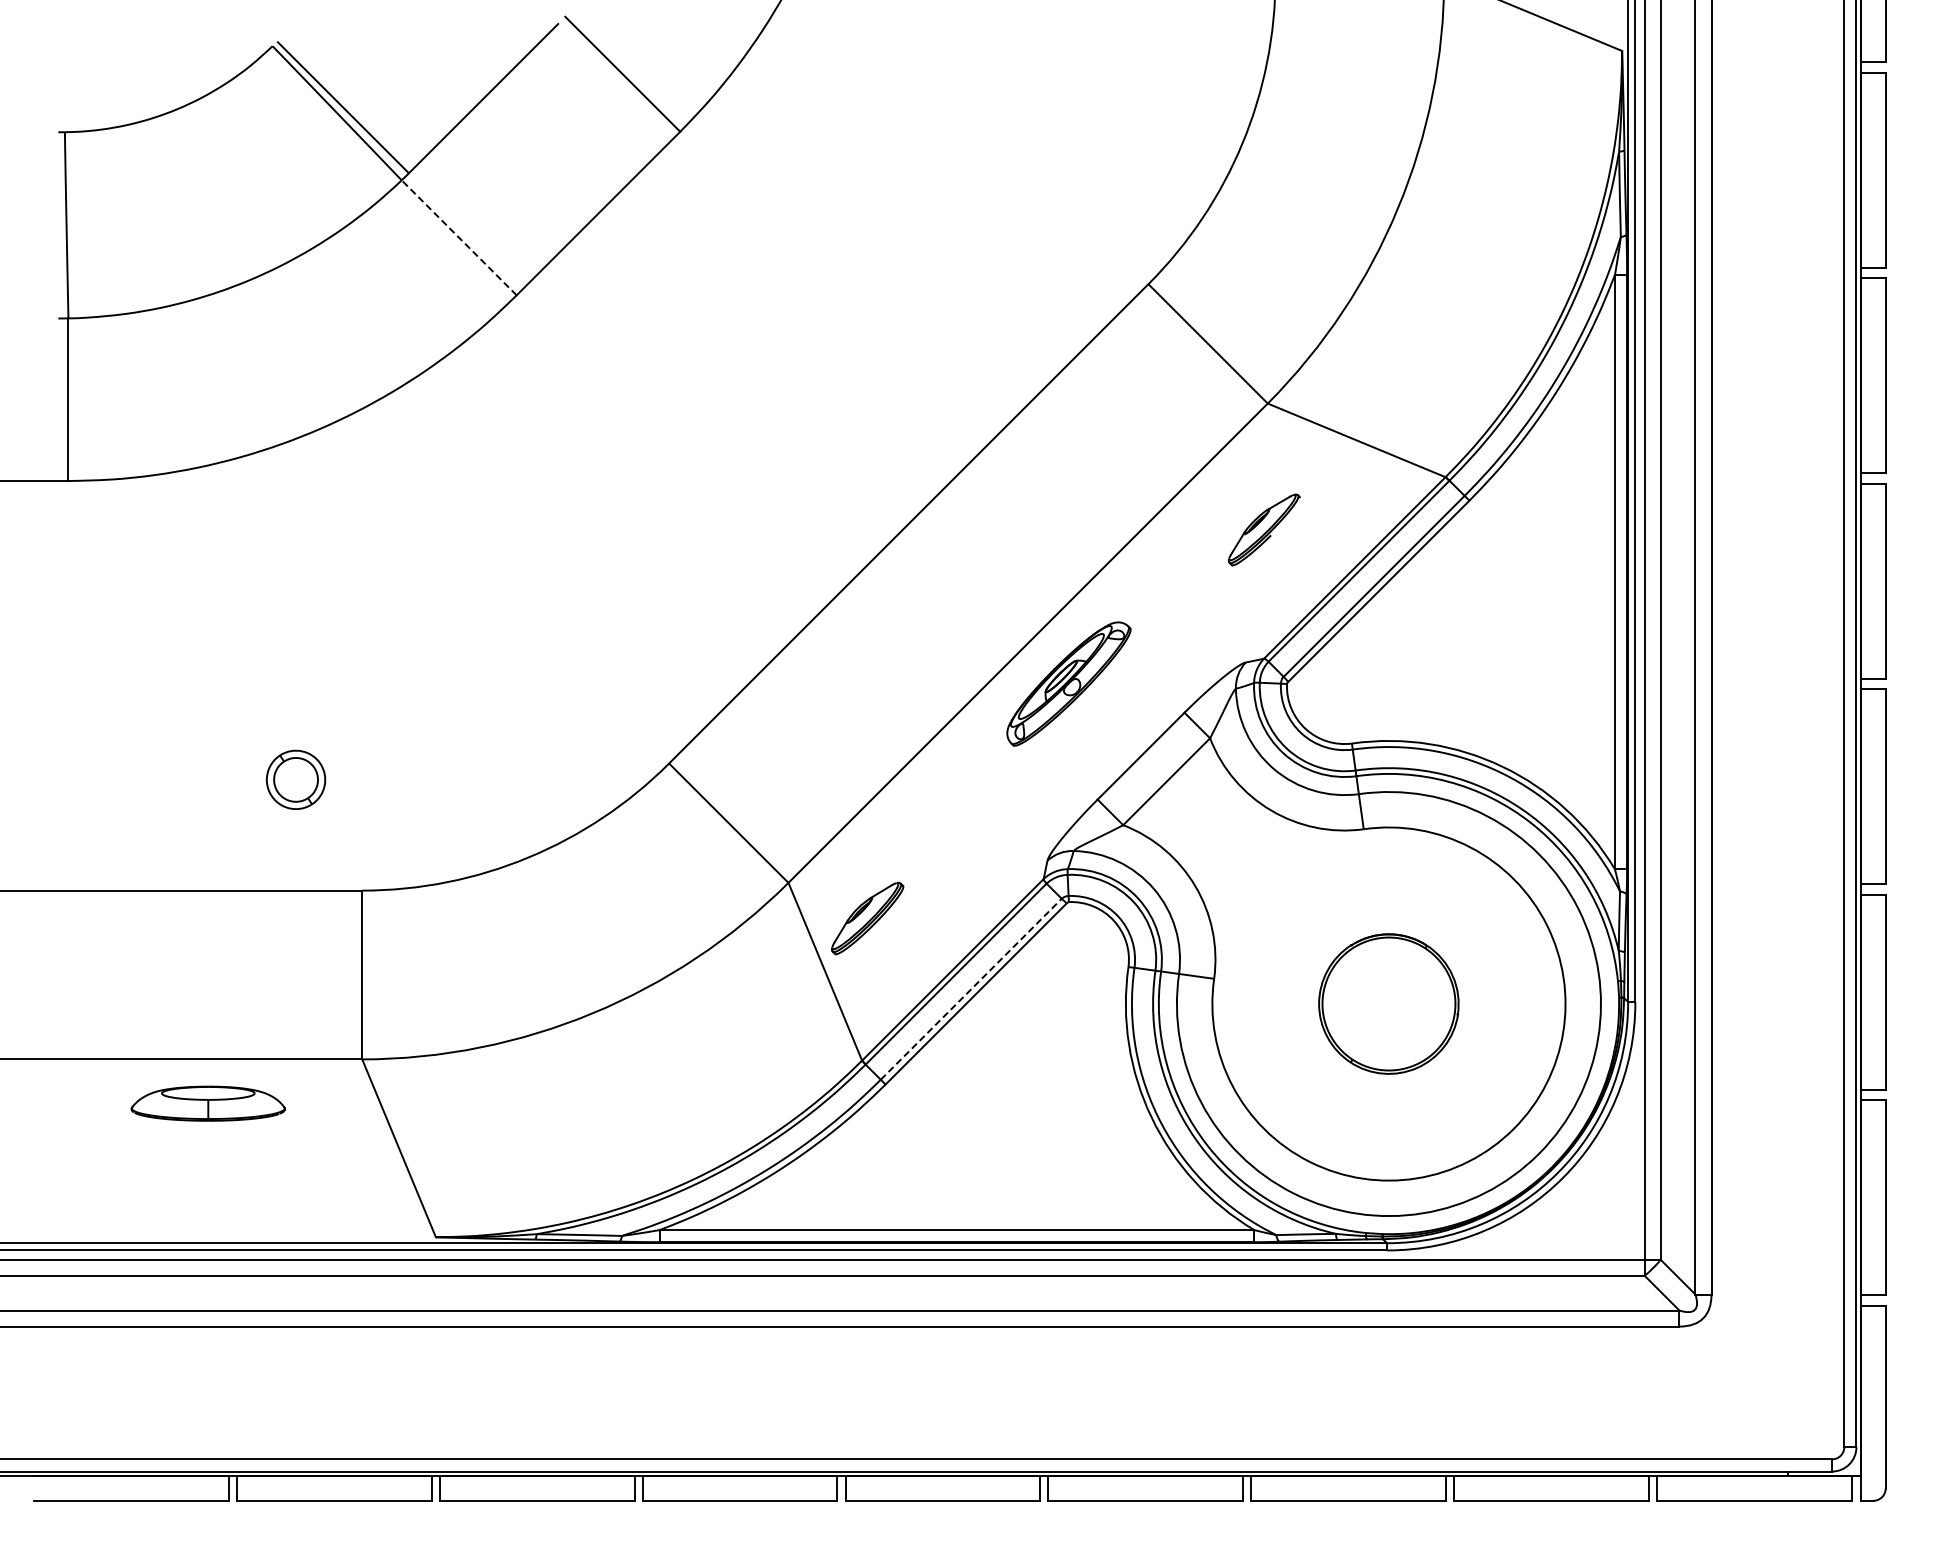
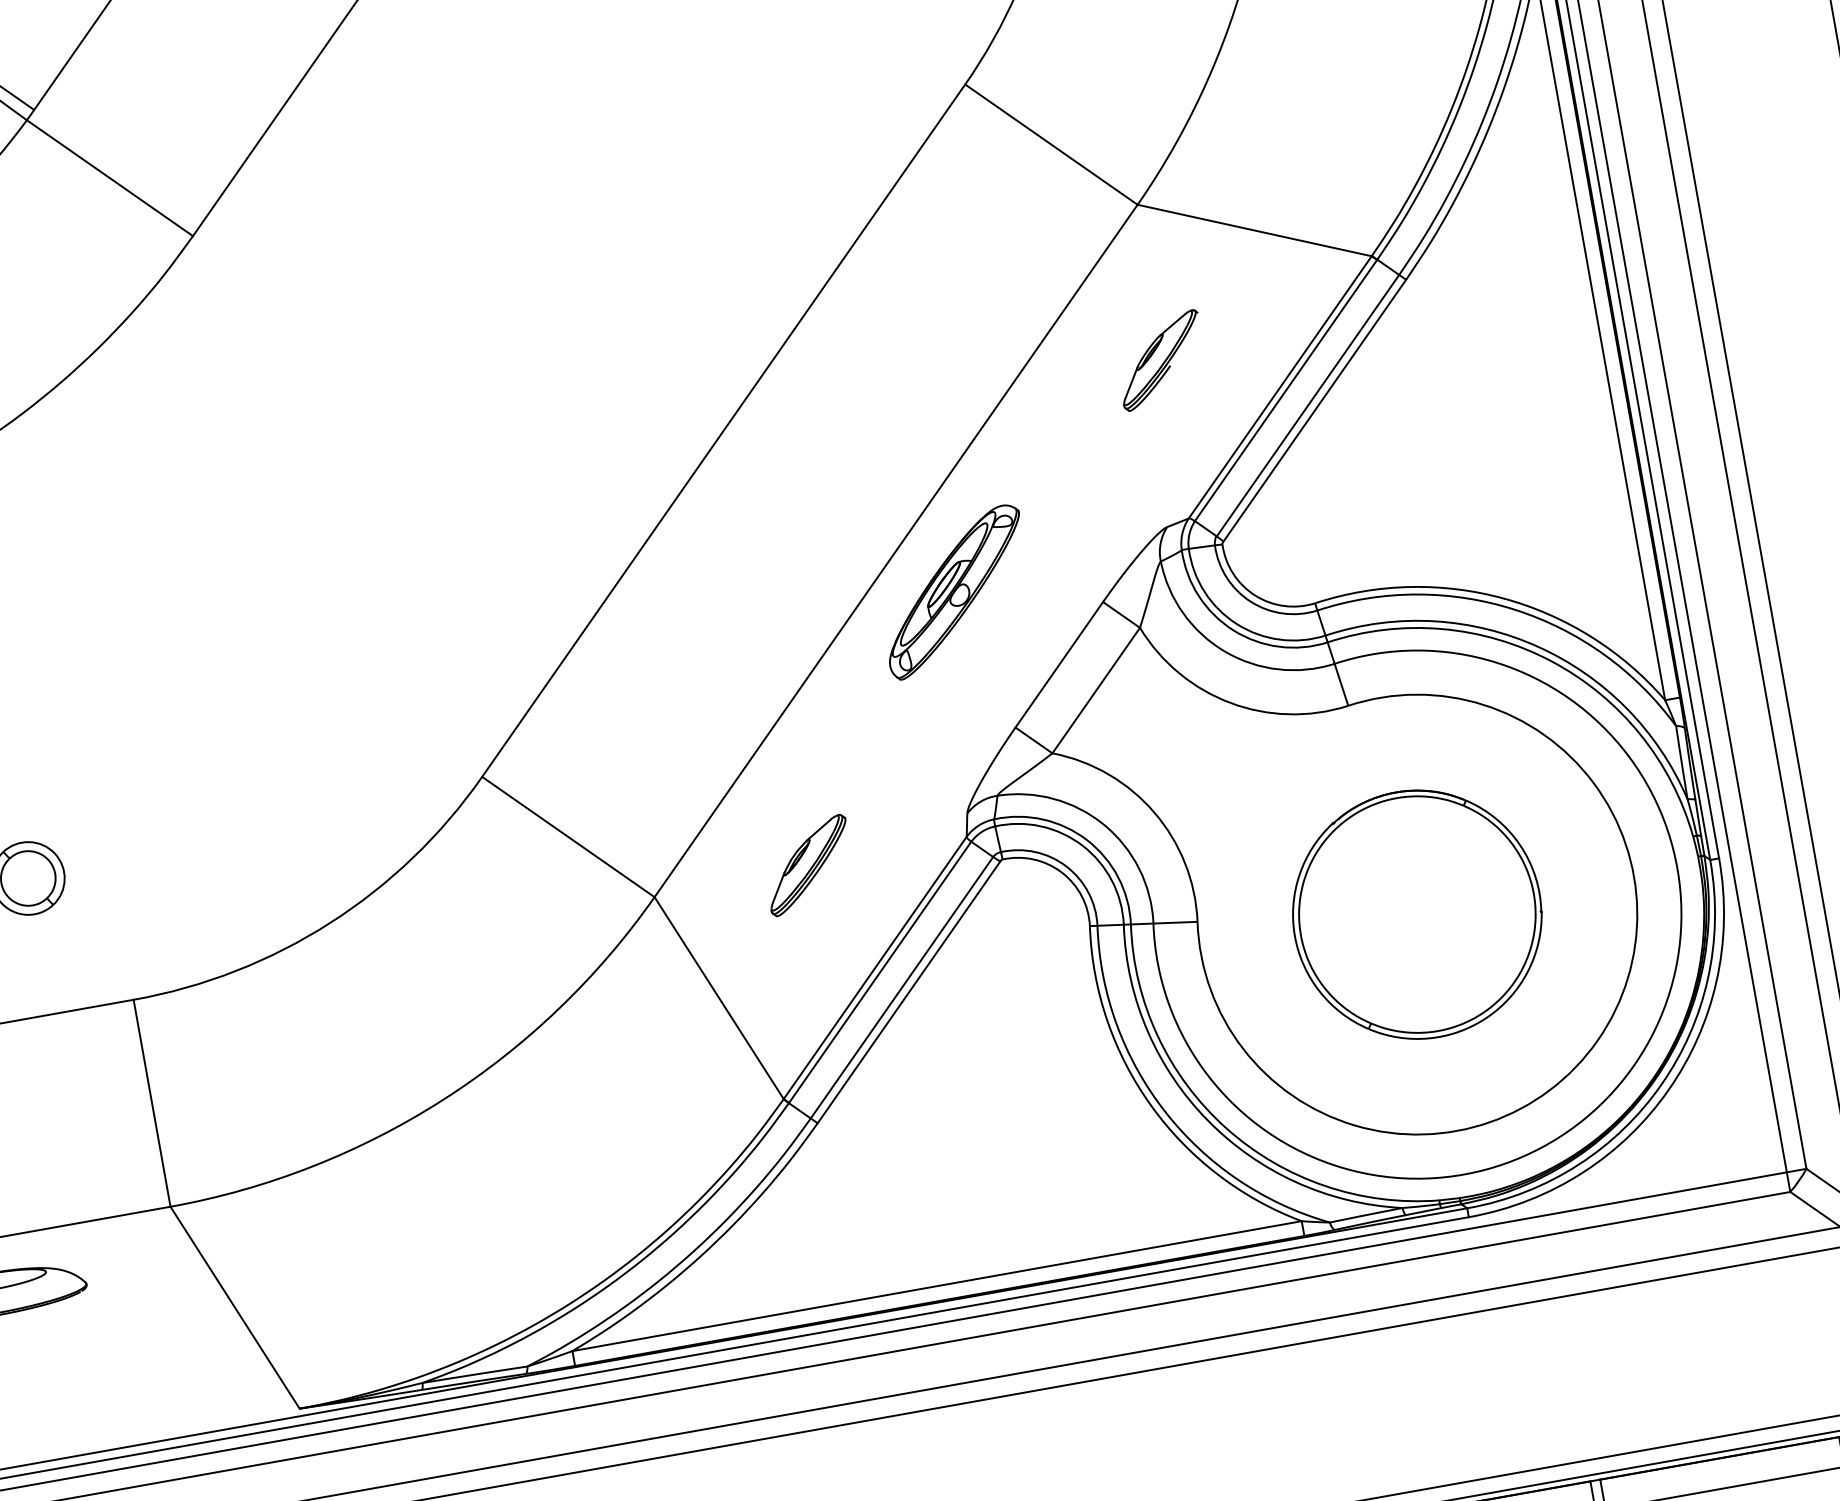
line: (458, 237) -> (109, 177), dashed -> solid
part: (867, 918) -> (808, 865), moved
line: (971, 989) -> (902, 987), dashed -> solid
part: (1388, 1003) -> (1416, 914), size x1.43

